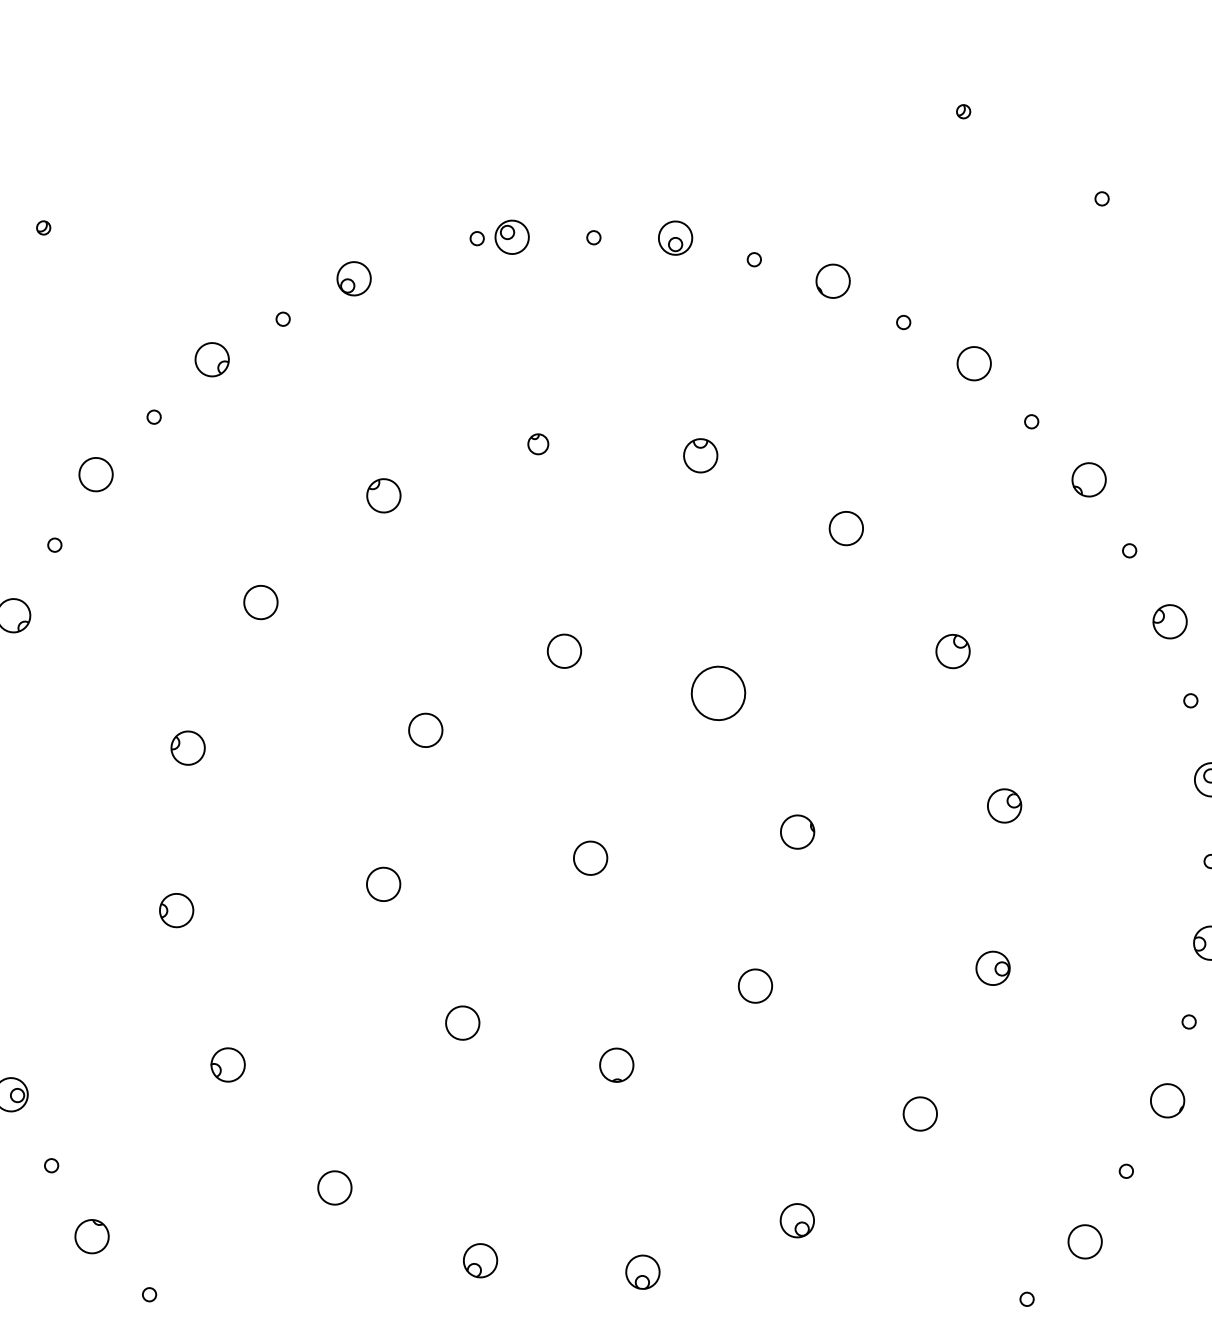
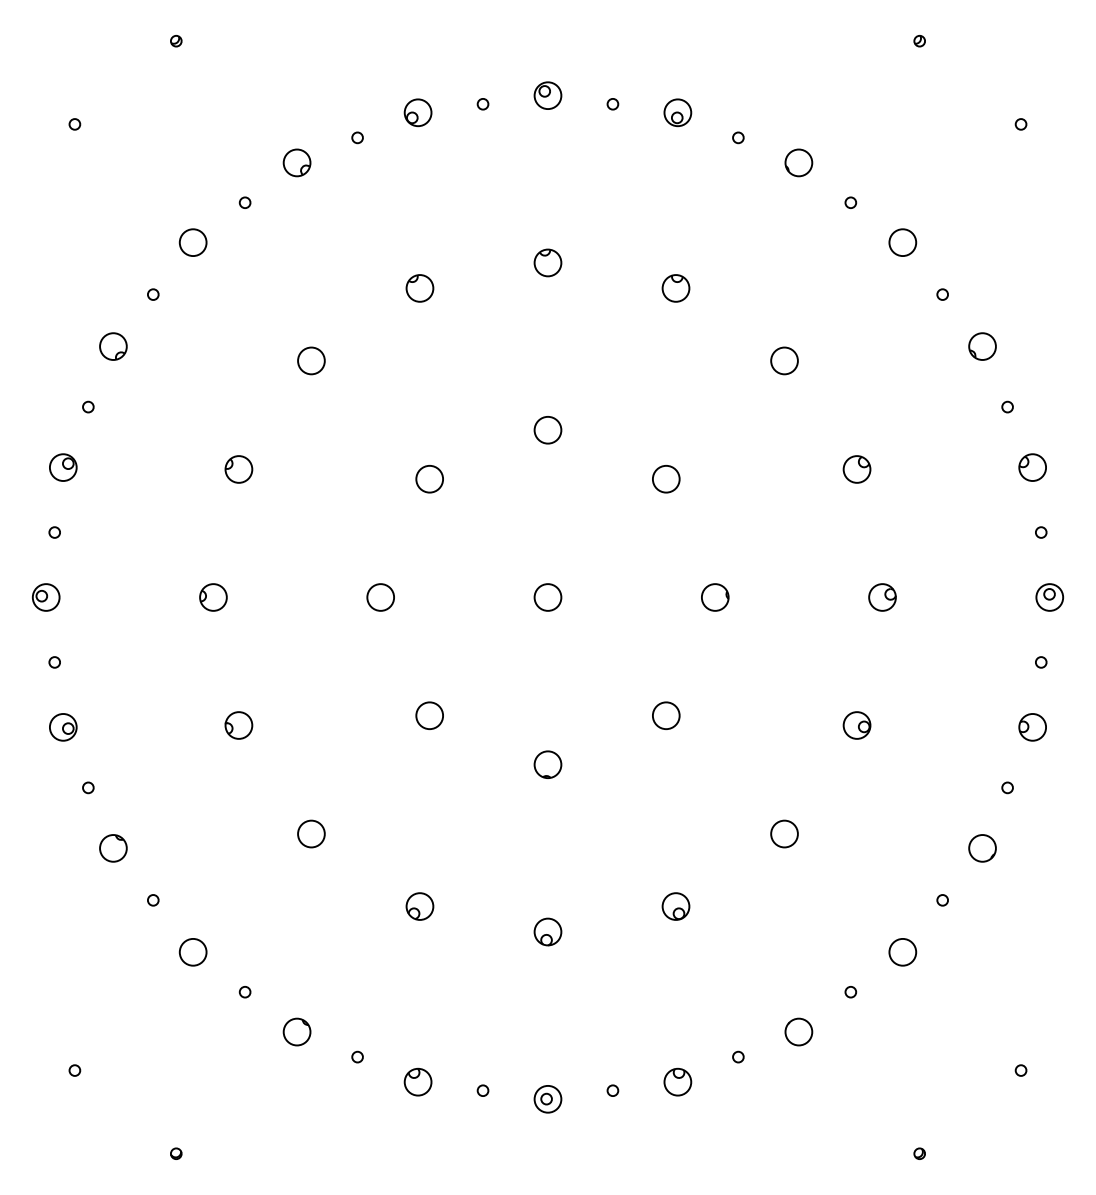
circle: (476, 239) -> (482, 104), moved
part: (537, 443) -> (547, 262), size x1.67
circle: (717, 692) -> (665, 478), size x0.62

